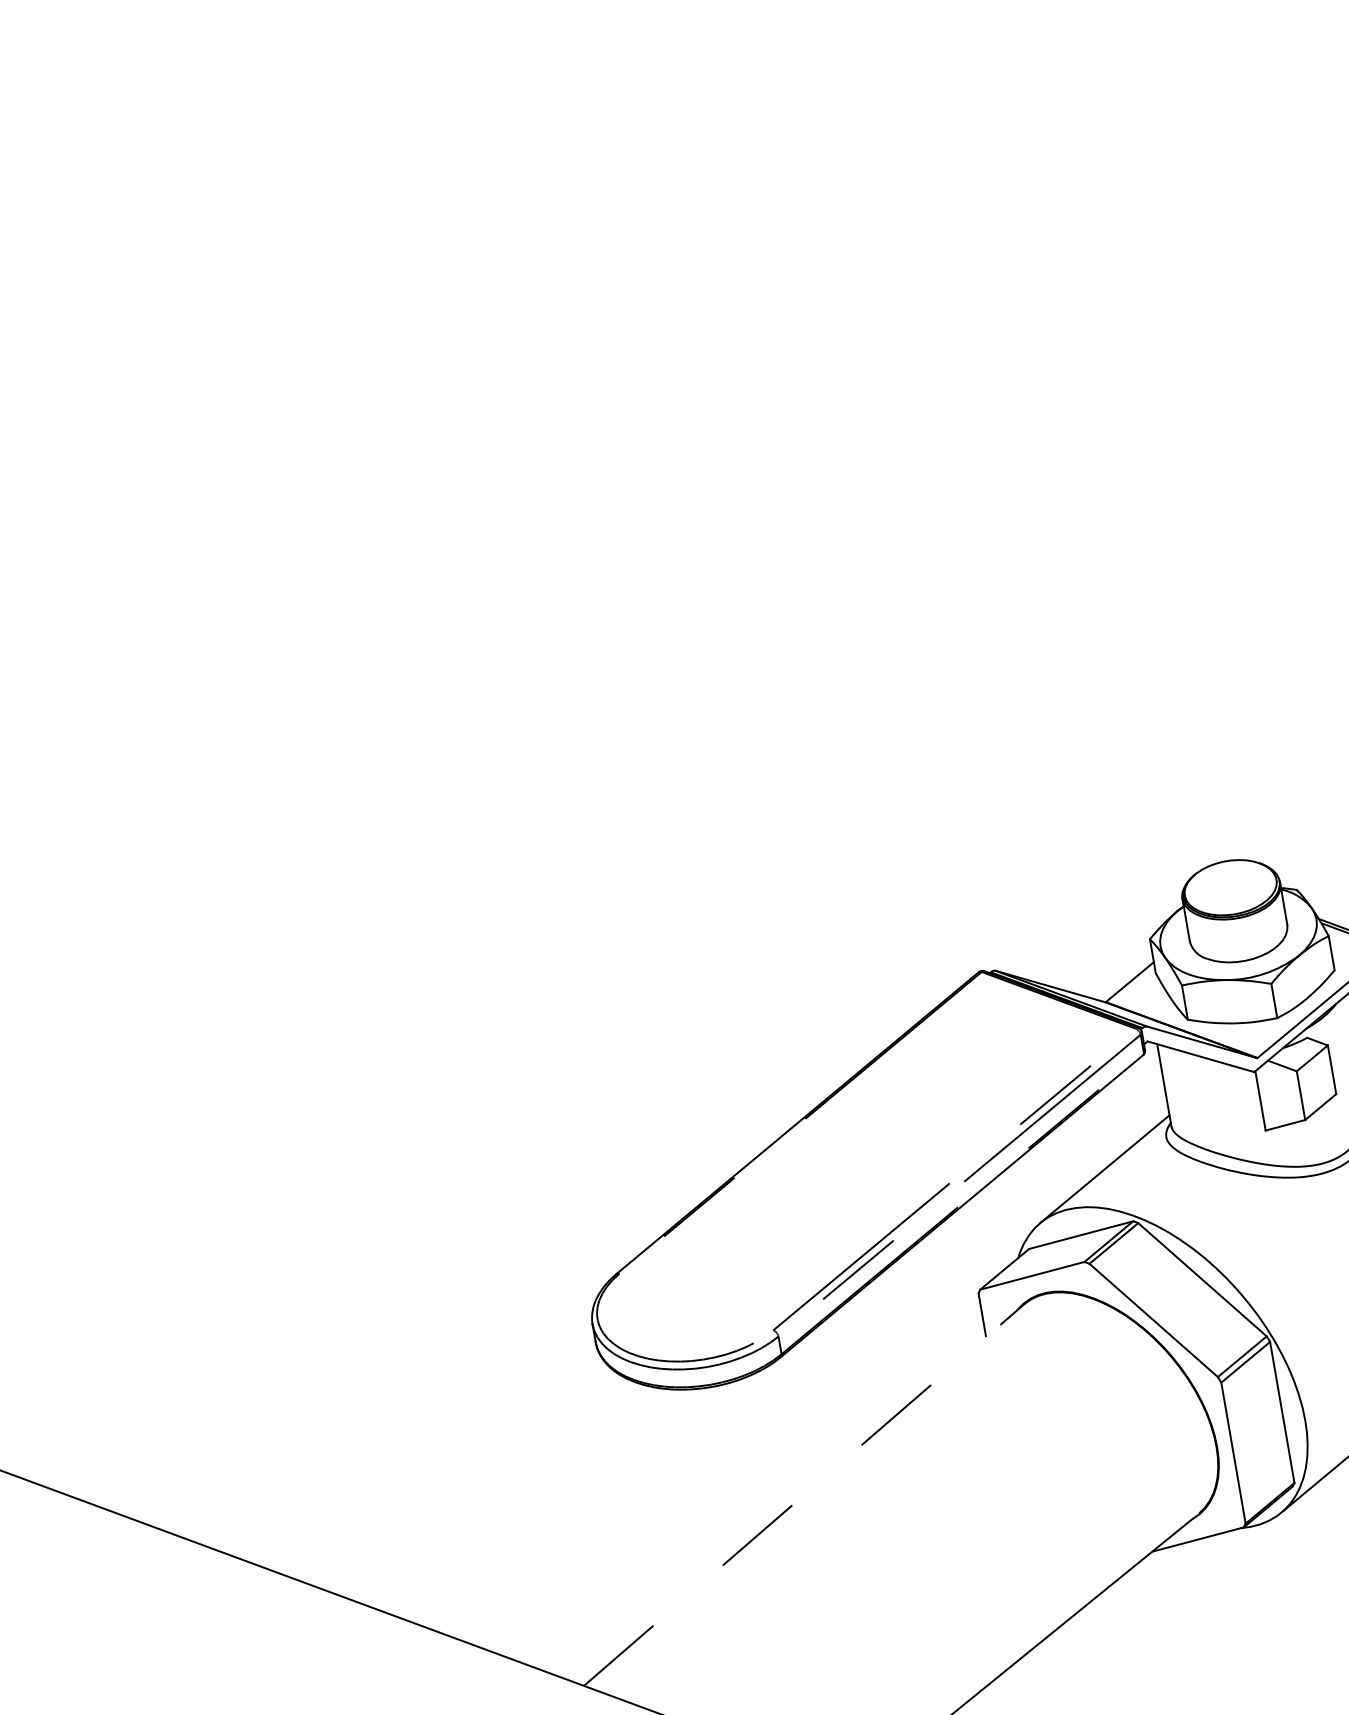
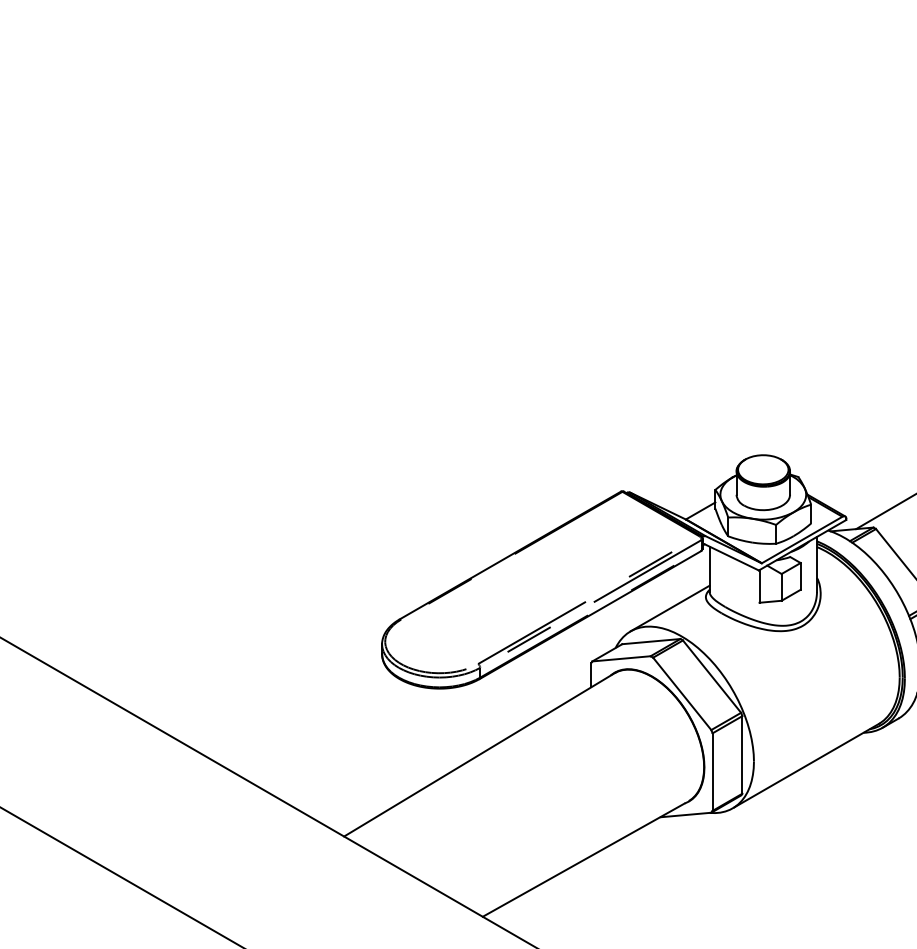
line: (806, 1493) -> (480, 754), dashed -> solid

